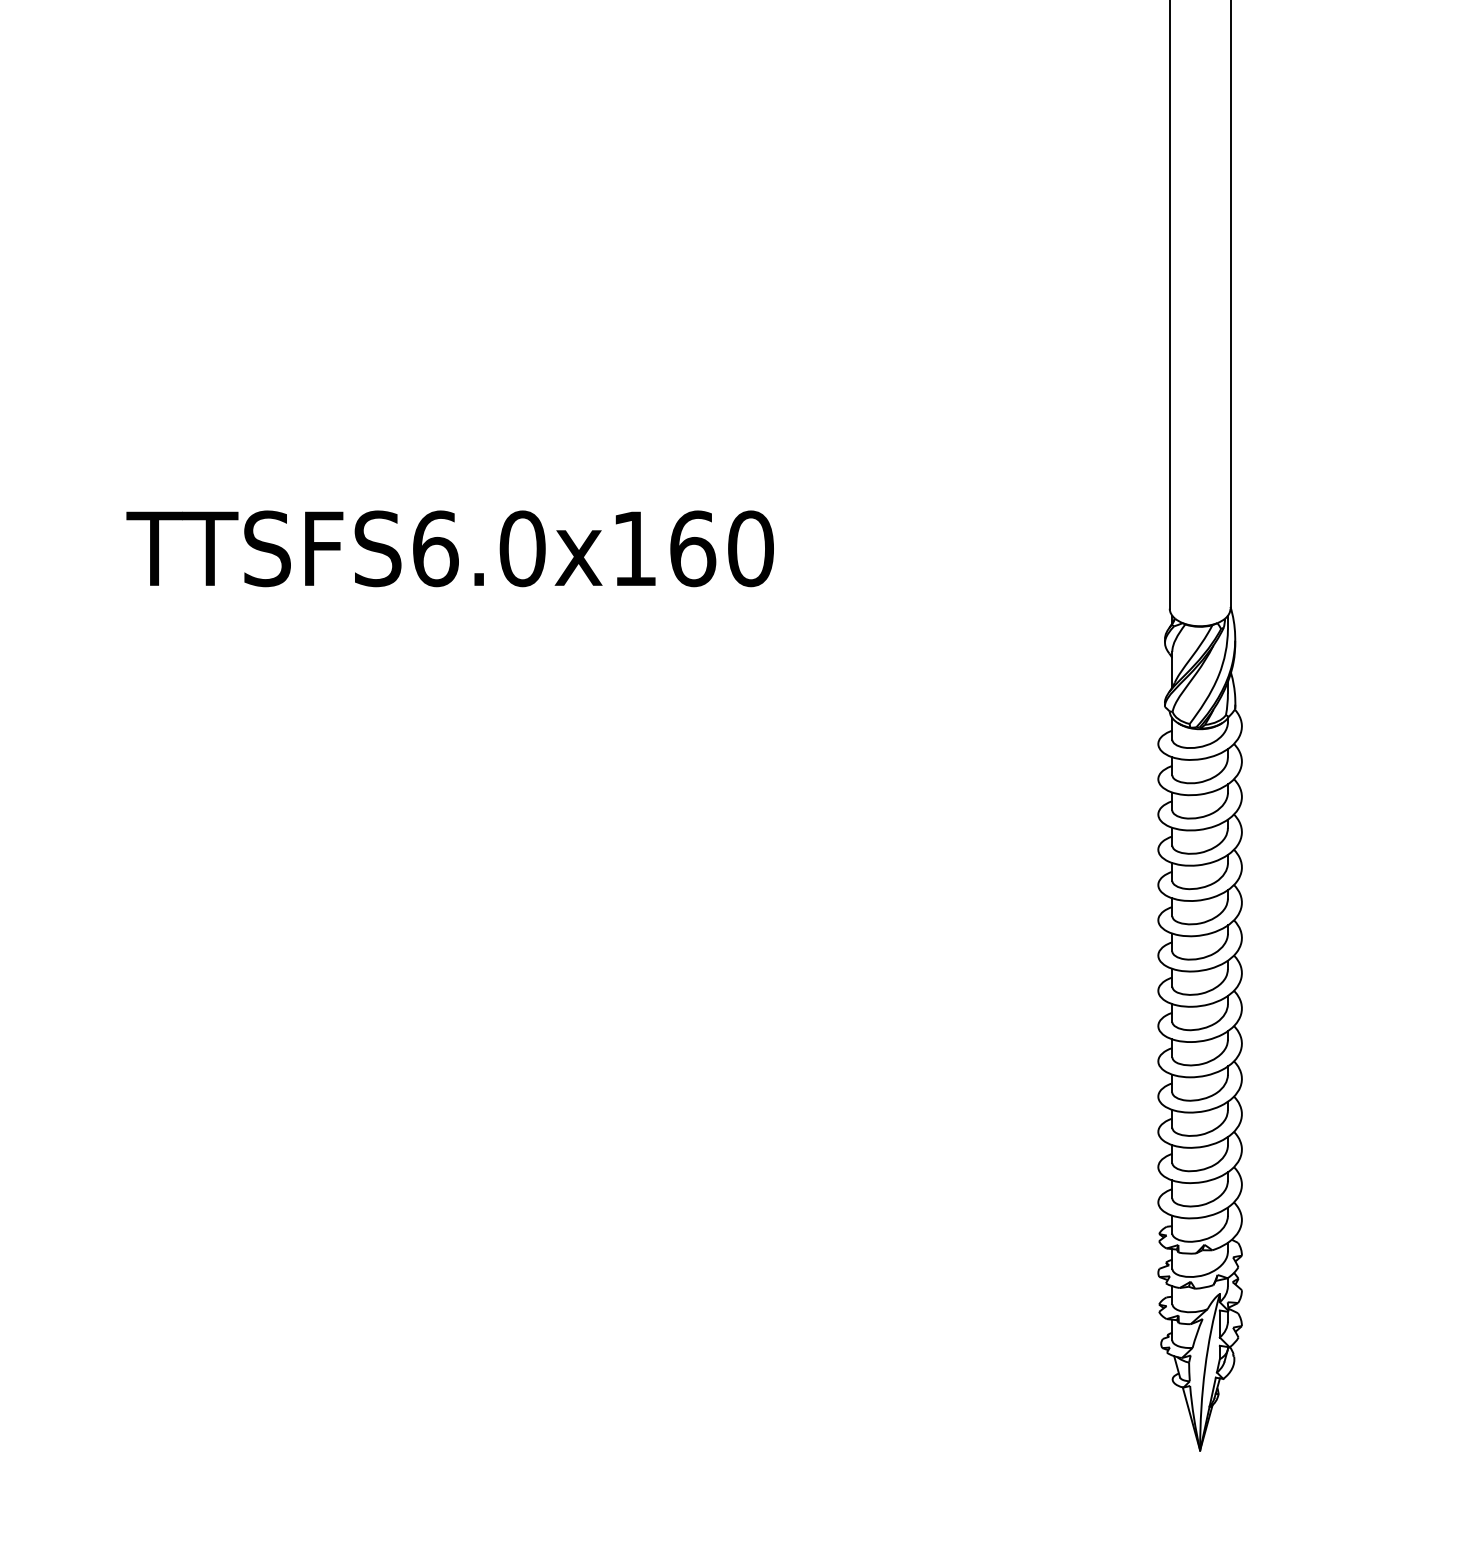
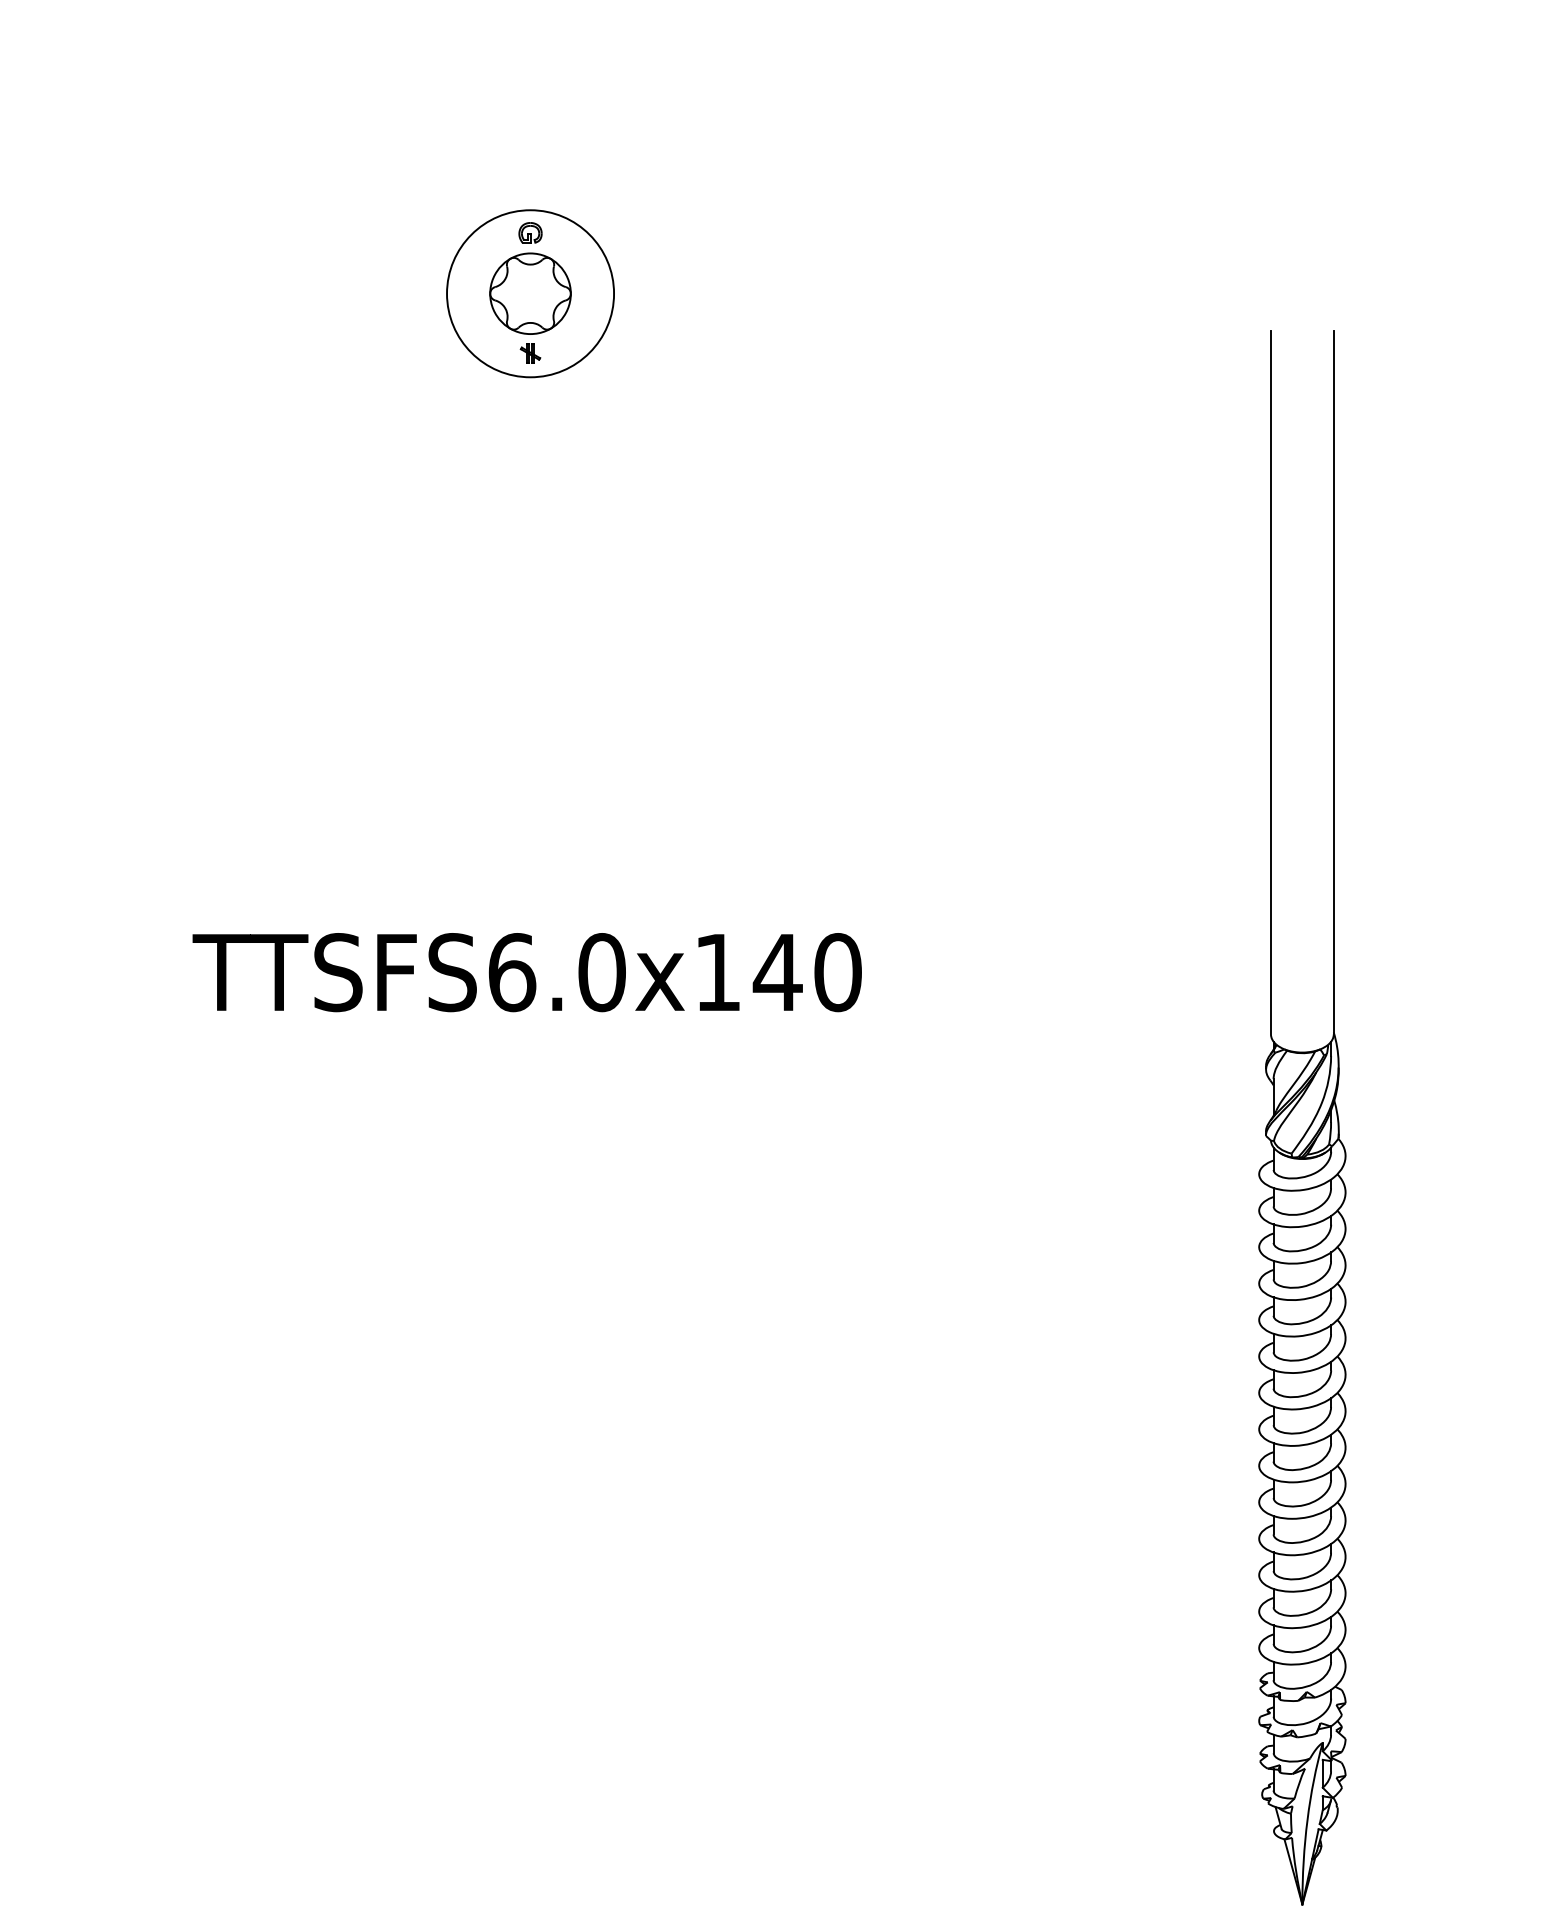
text: (692, 548) -> (777, 972), TTSFS6.0x160 -> TTSFS6.0x140

